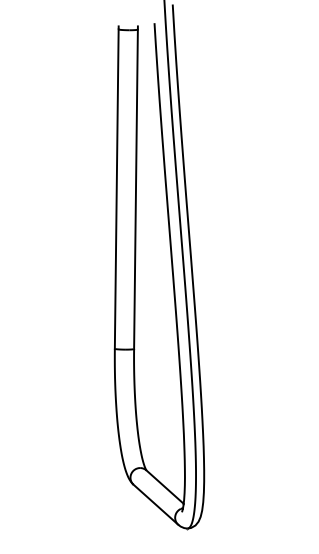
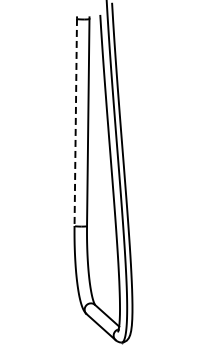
line: (116, 189) -> (75, 122), solid -> dashed

